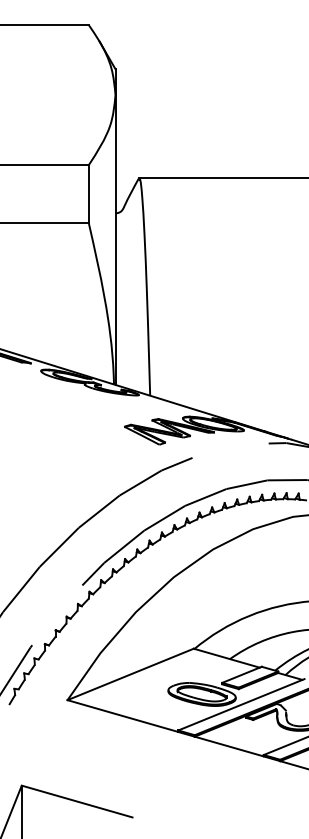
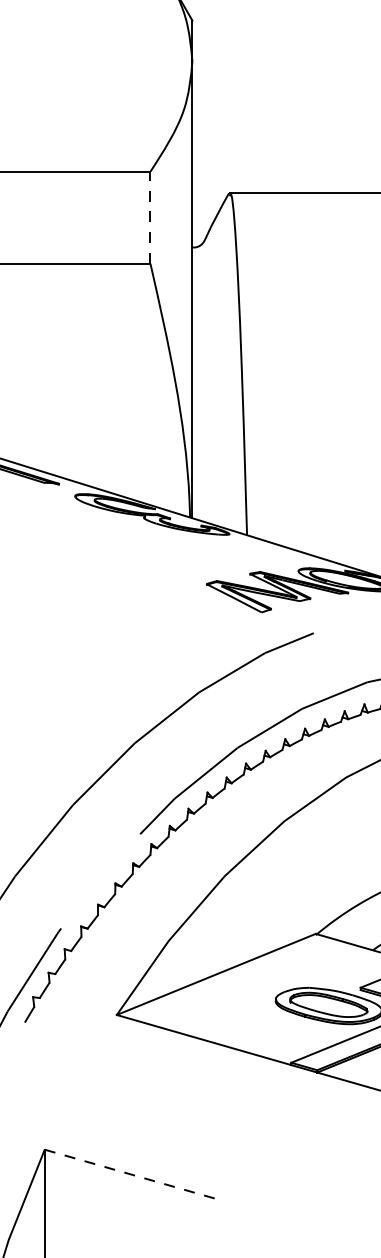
line: (88, 193) -> (149, 216), solid -> dashed
line: (77, 801) -> (132, 1174), solid -> dashed

